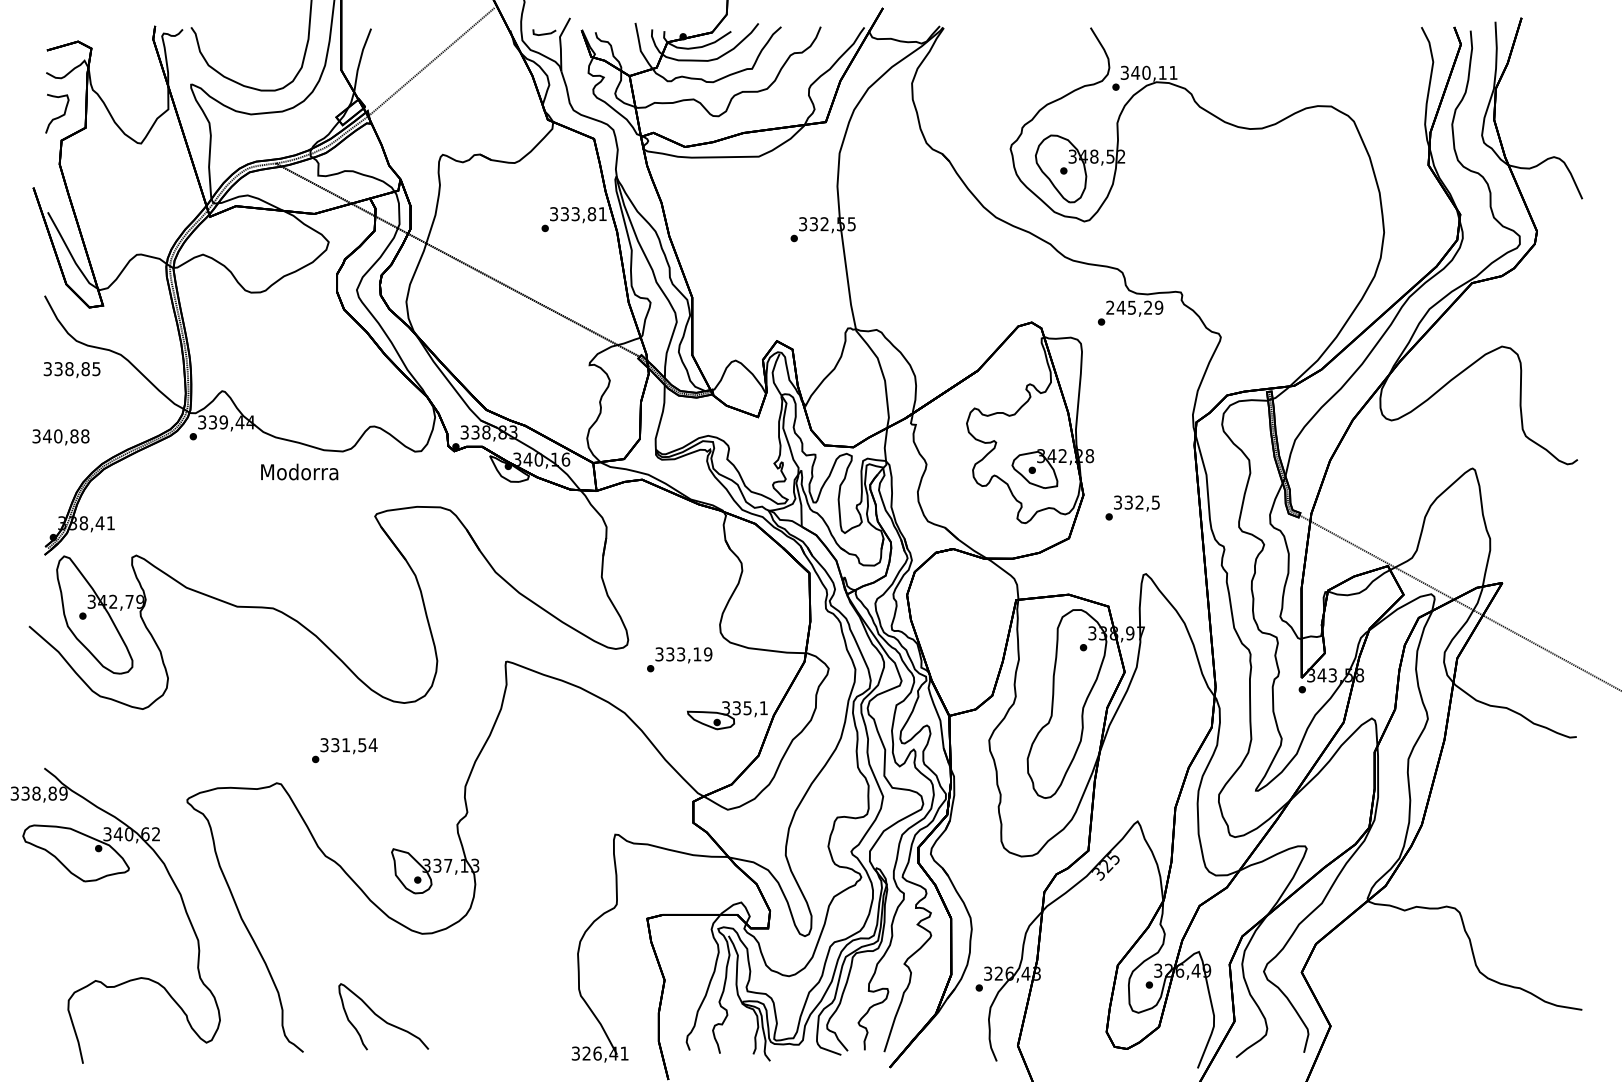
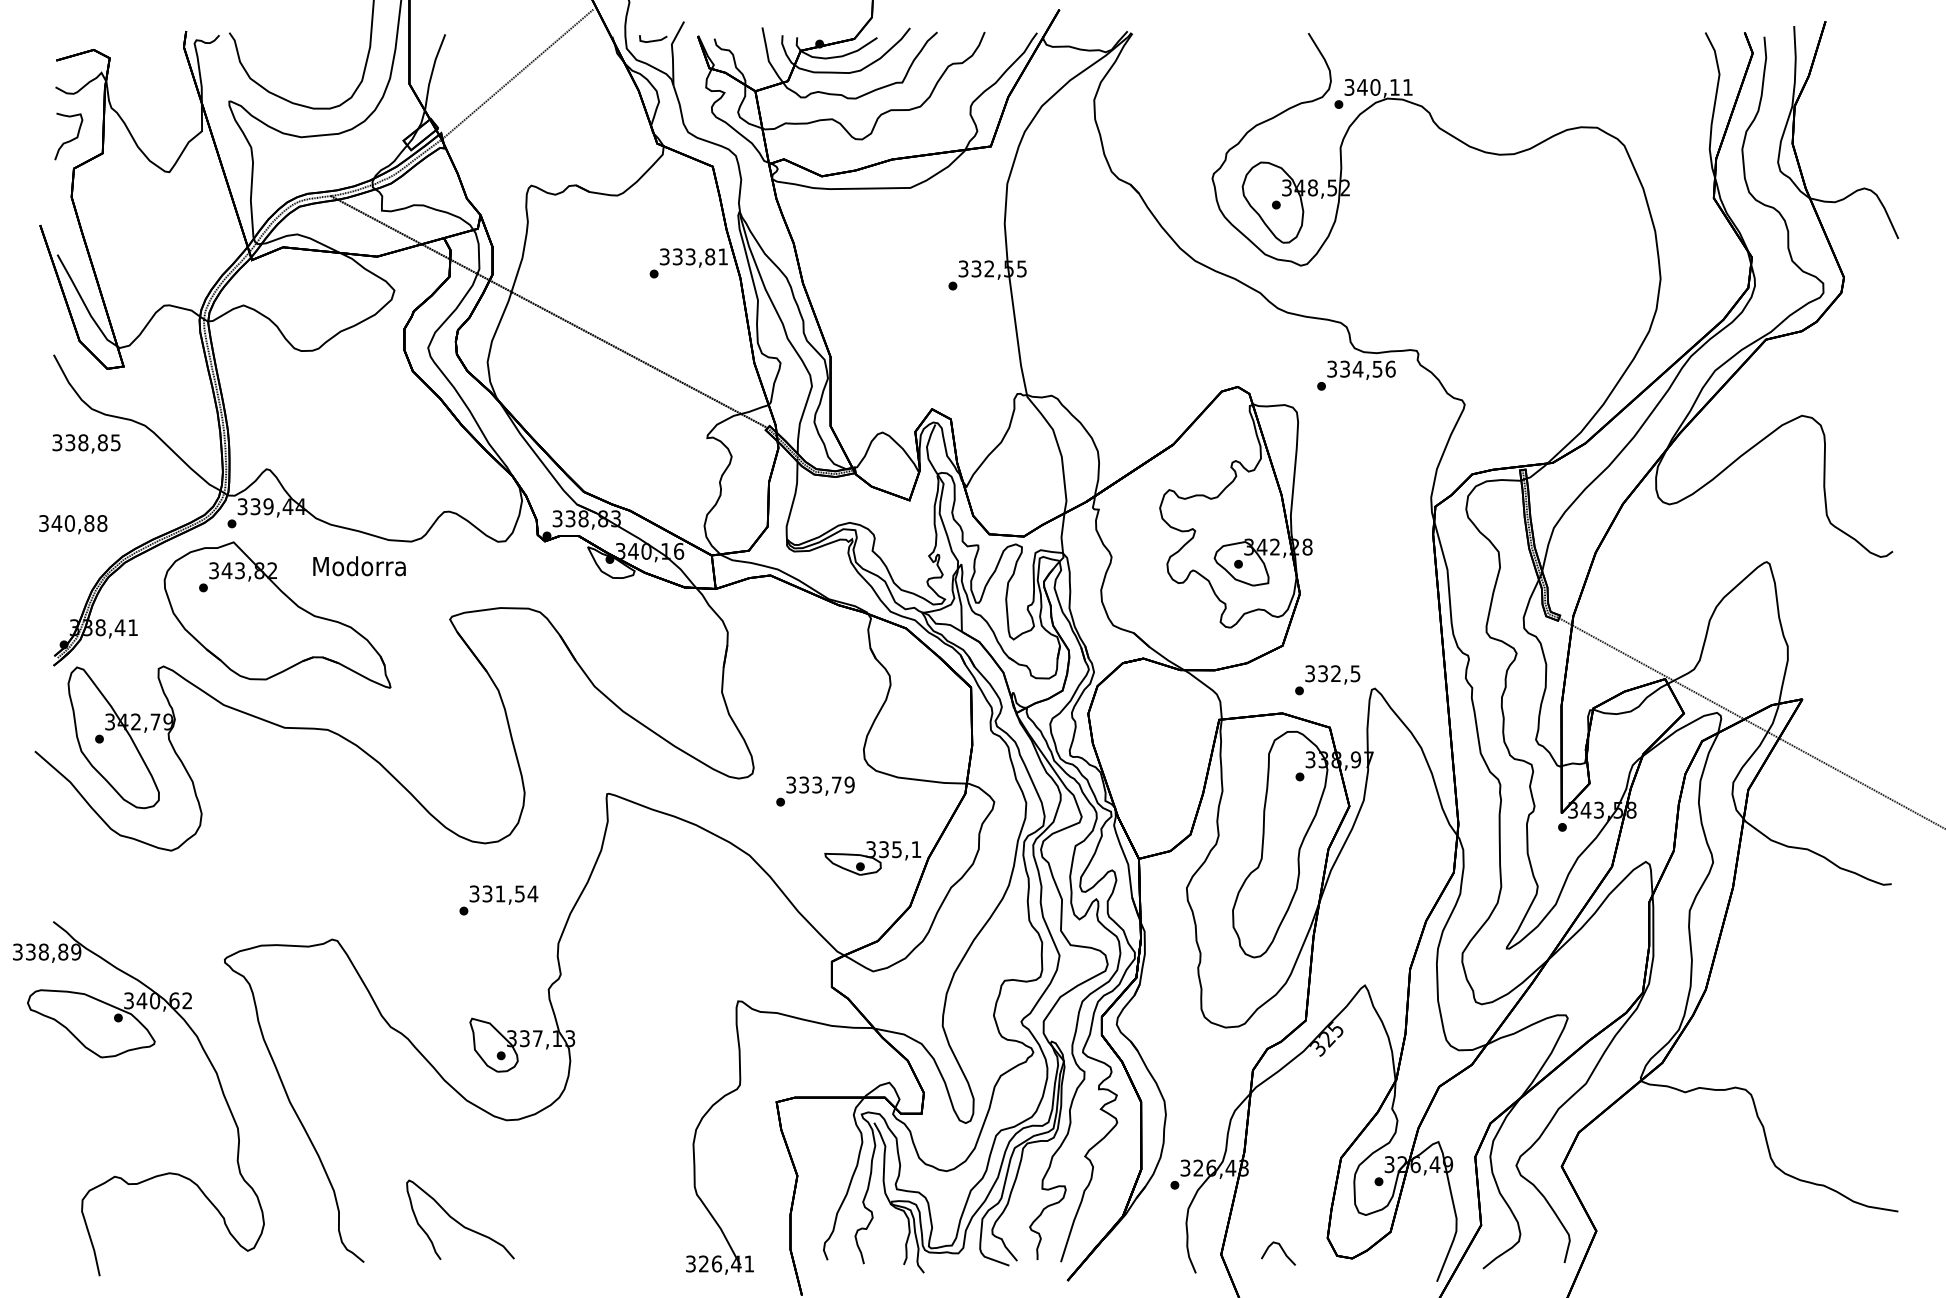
text: (1134, 307) -> (1361, 368), 245,29 -> 334,56
text: (1132, 507) -> (1327, 679), moved
part: (231, 512) -> (277, 614), added
text: (697, 654) -> (836, 785), 333,19 -> 333,79
text: (344, 750) -> (498, 900), moved
part: (1065, 1044) -> (1278, 1253), added

